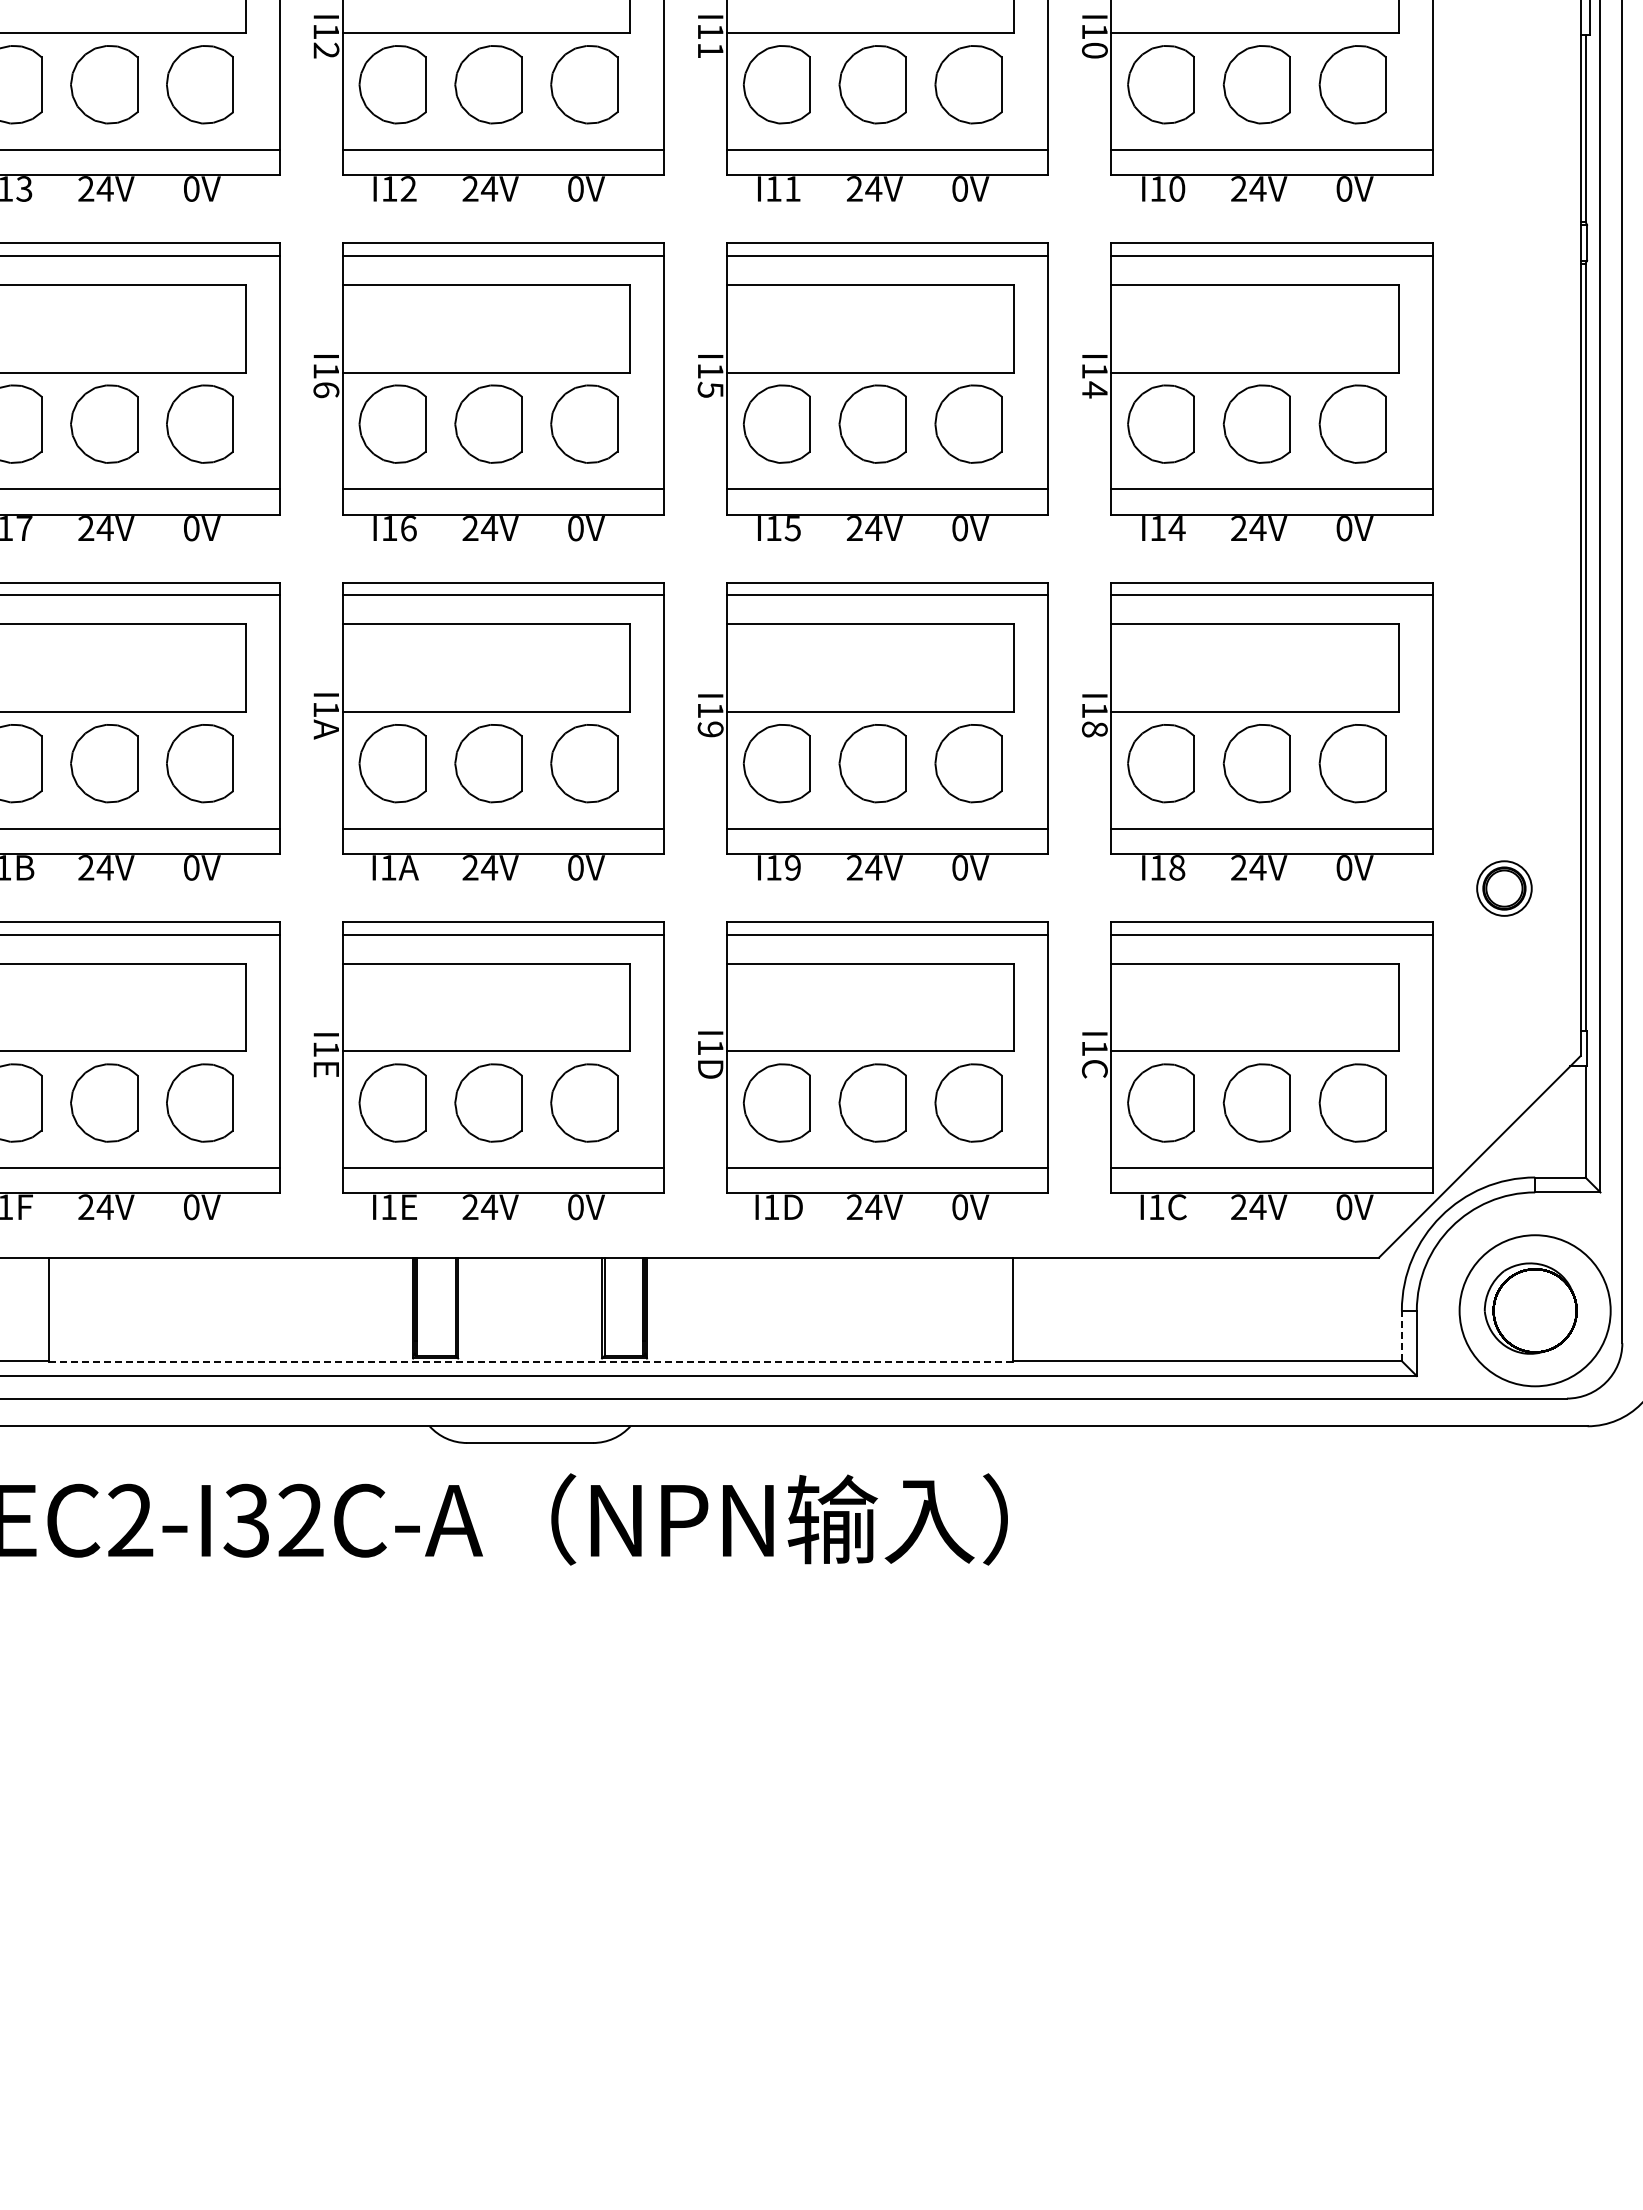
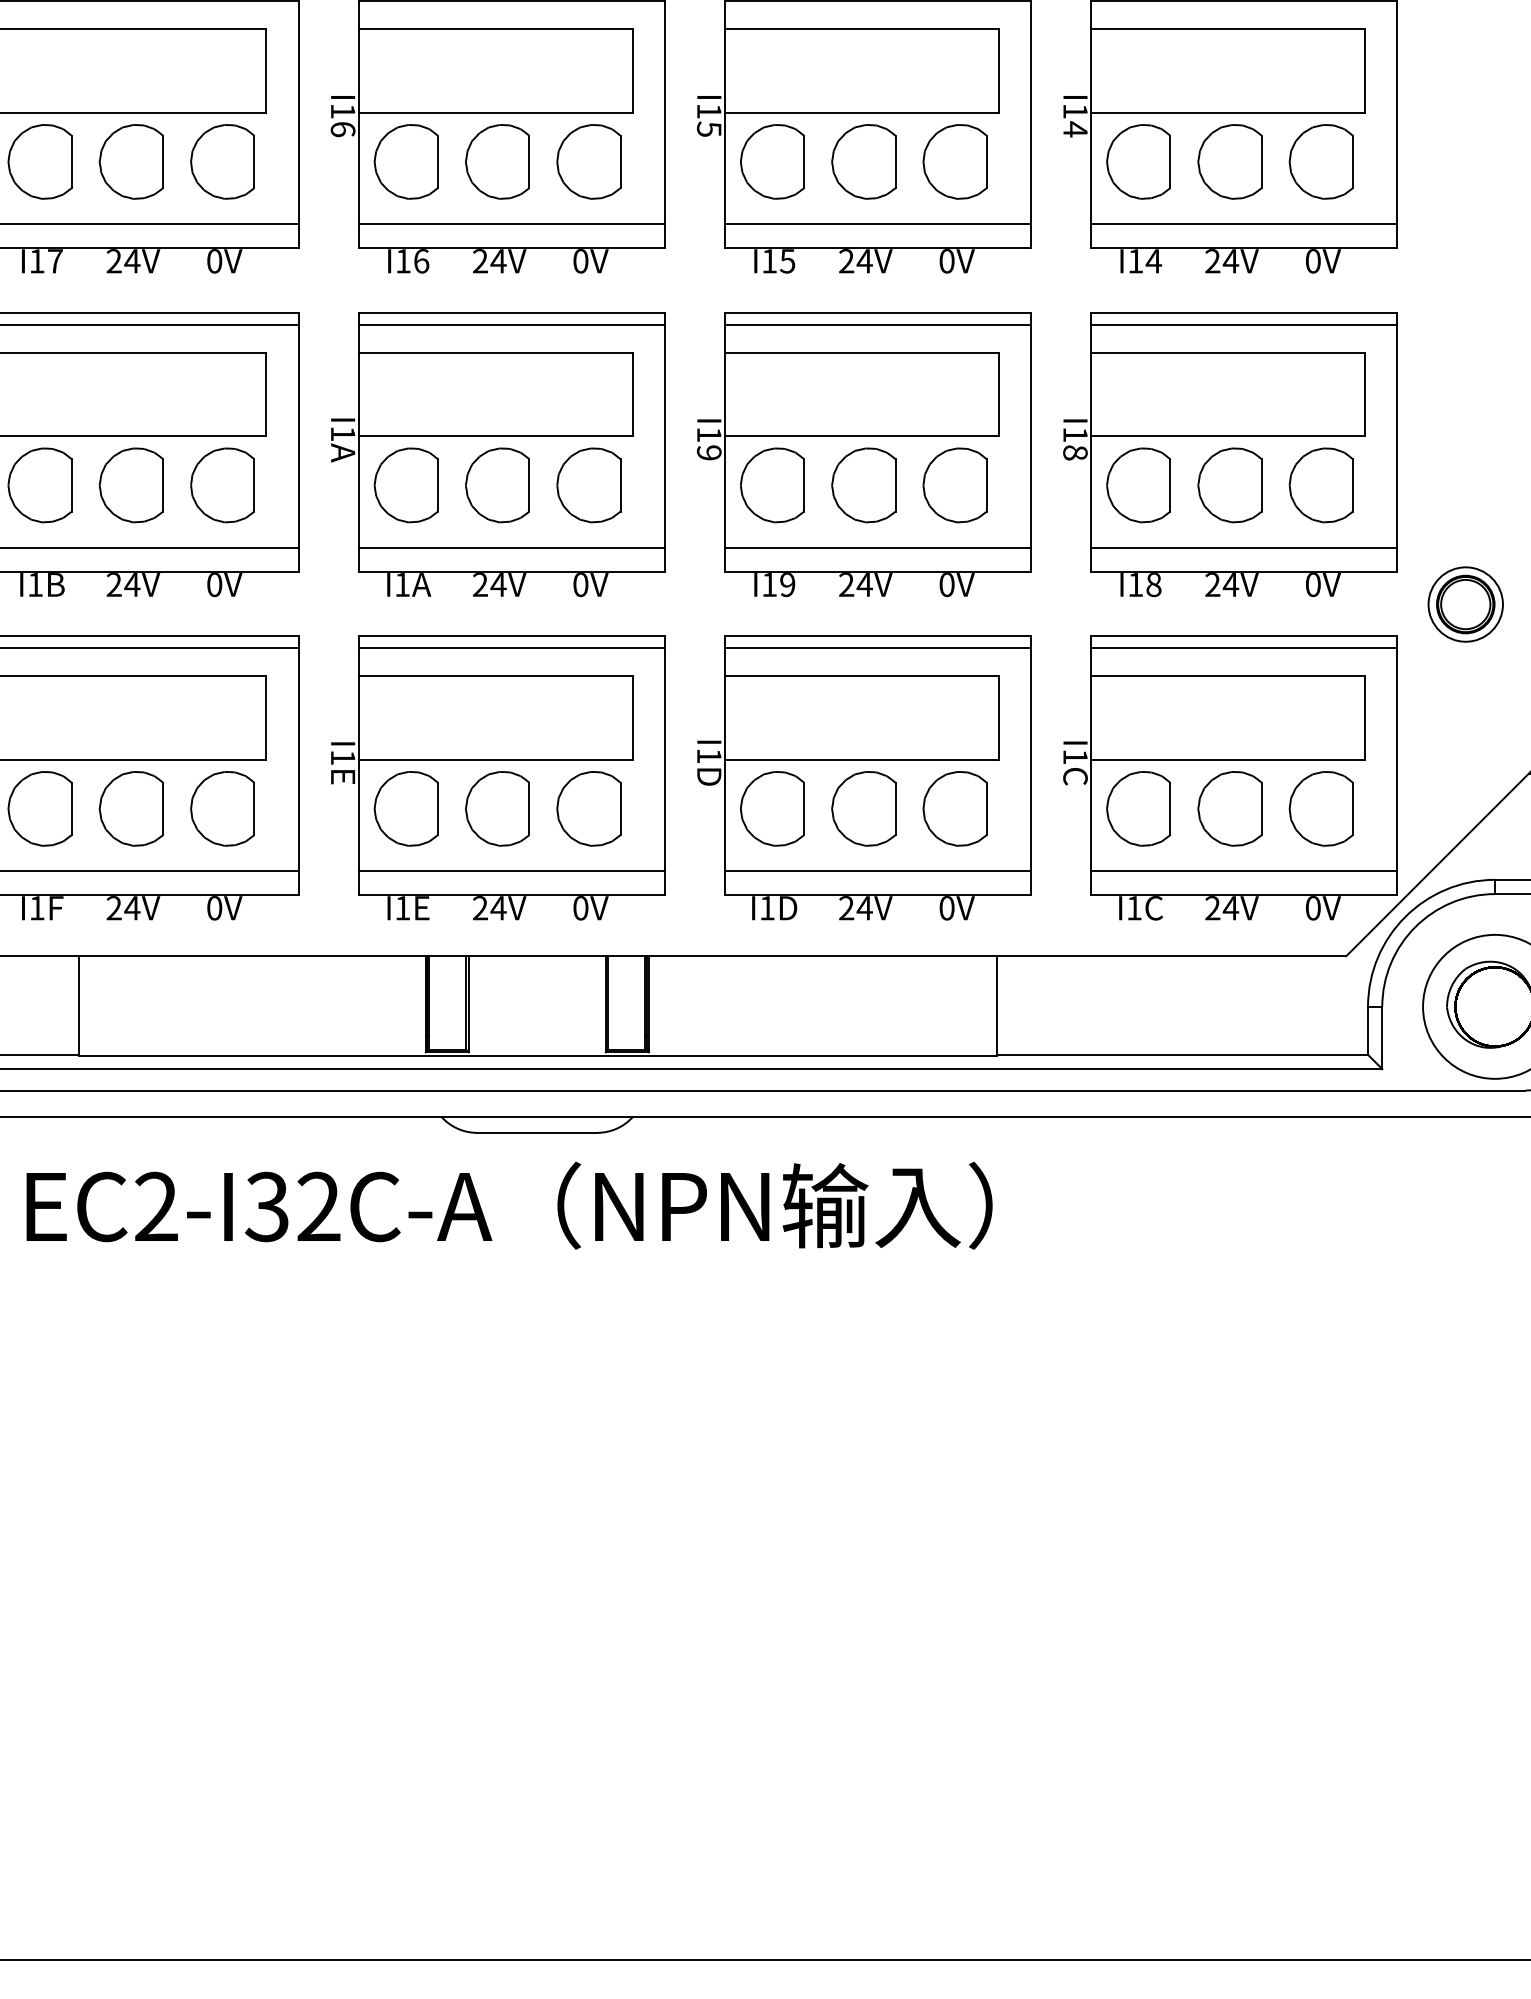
part: (1504, 888) -> (1465, 604), size x1.43
line: (1401, 1335) -> (1367, 1030), dashed -> solid
line: (531, 1361) -> (538, 1055), dashed -> solid

